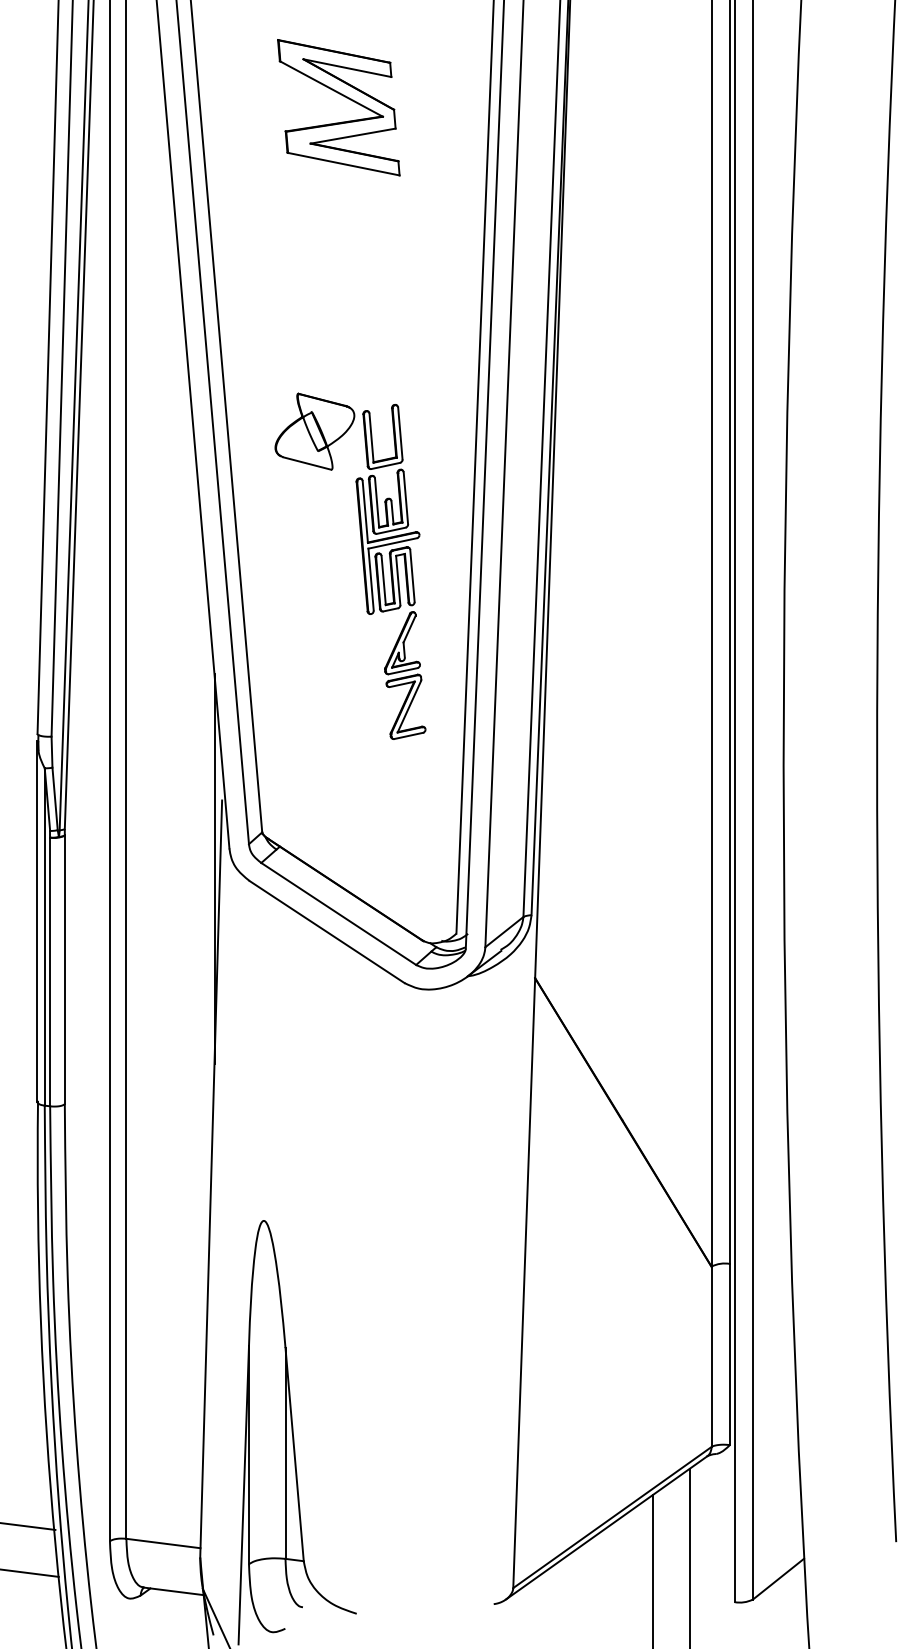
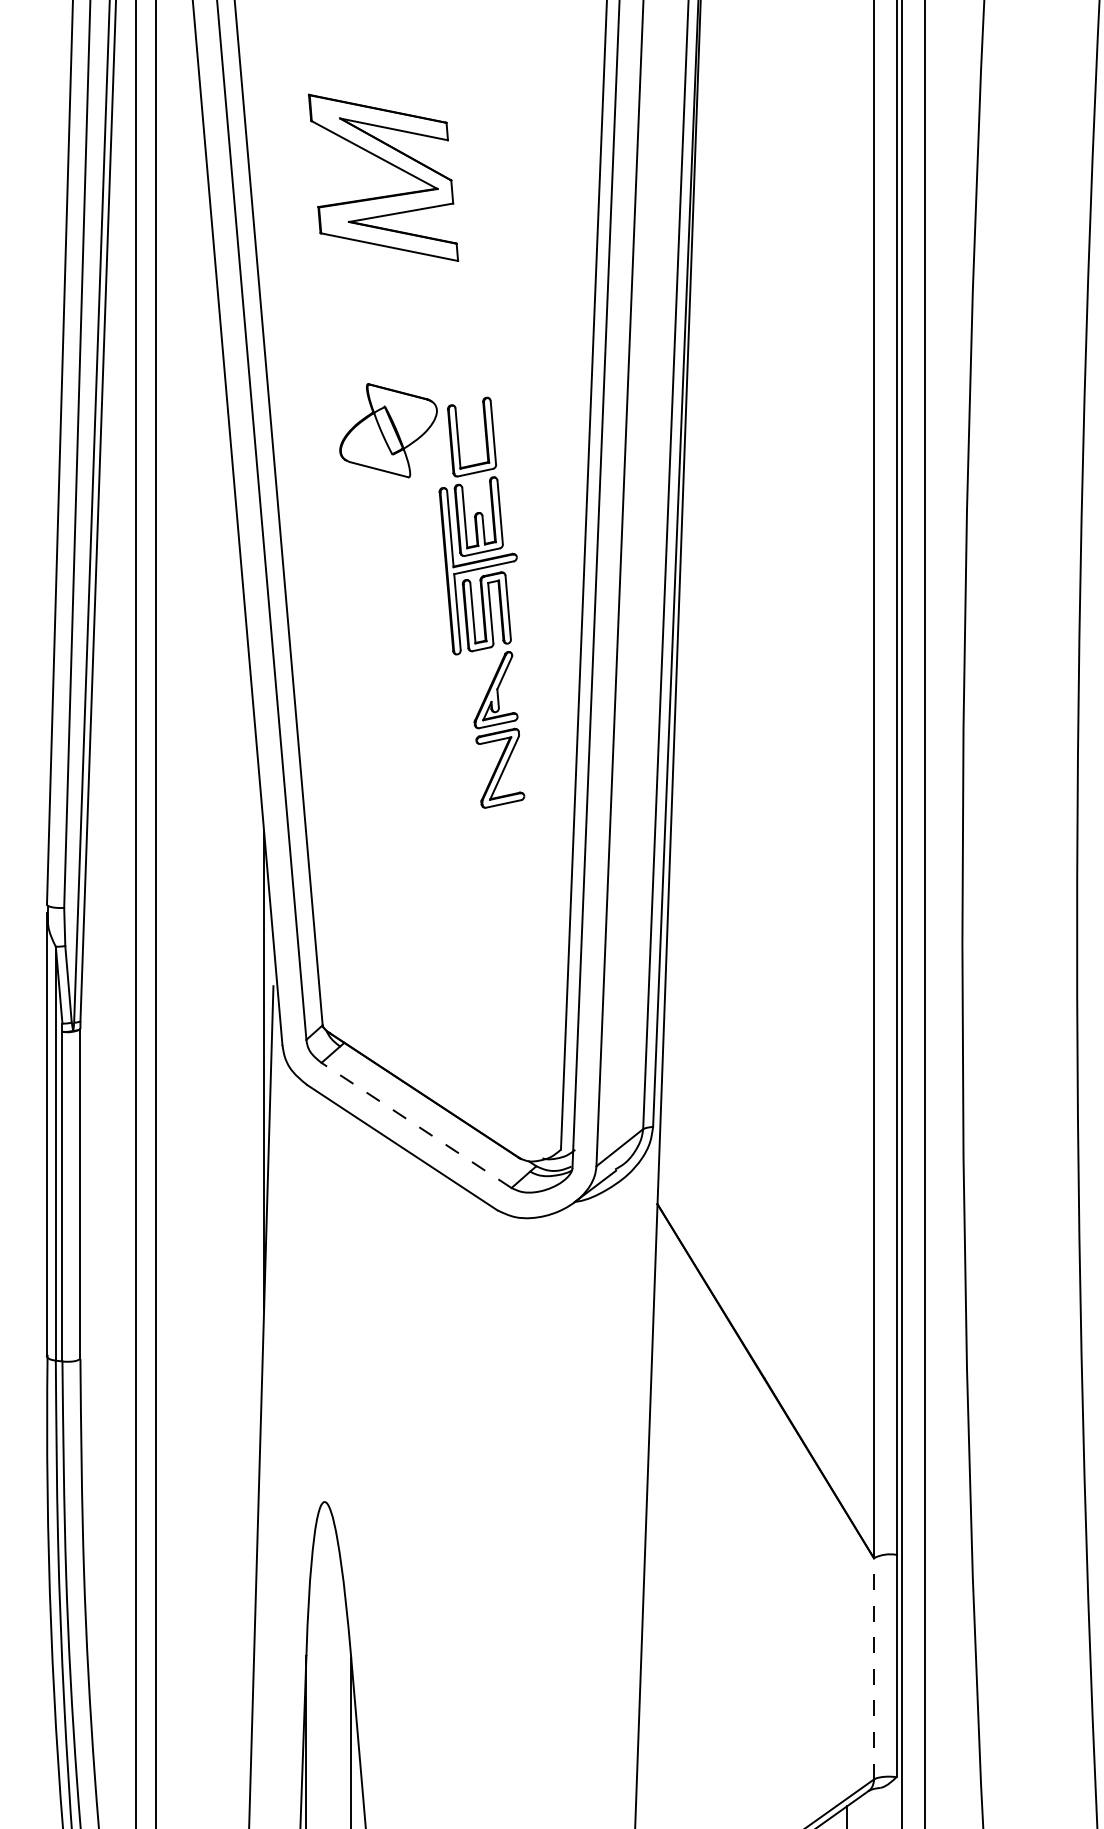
part: (344, 97) -> (390, 165), moved
part: (362, 565) -> (446, 594), moved
line: (338, 913) -> (416, 1124), solid -> dashed
line: (711, 1356) -> (873, 1668), solid -> dashed

